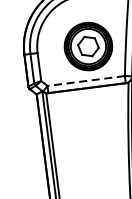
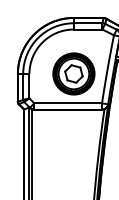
line: (86, 81) -> (68, 103), dashed -> solid

